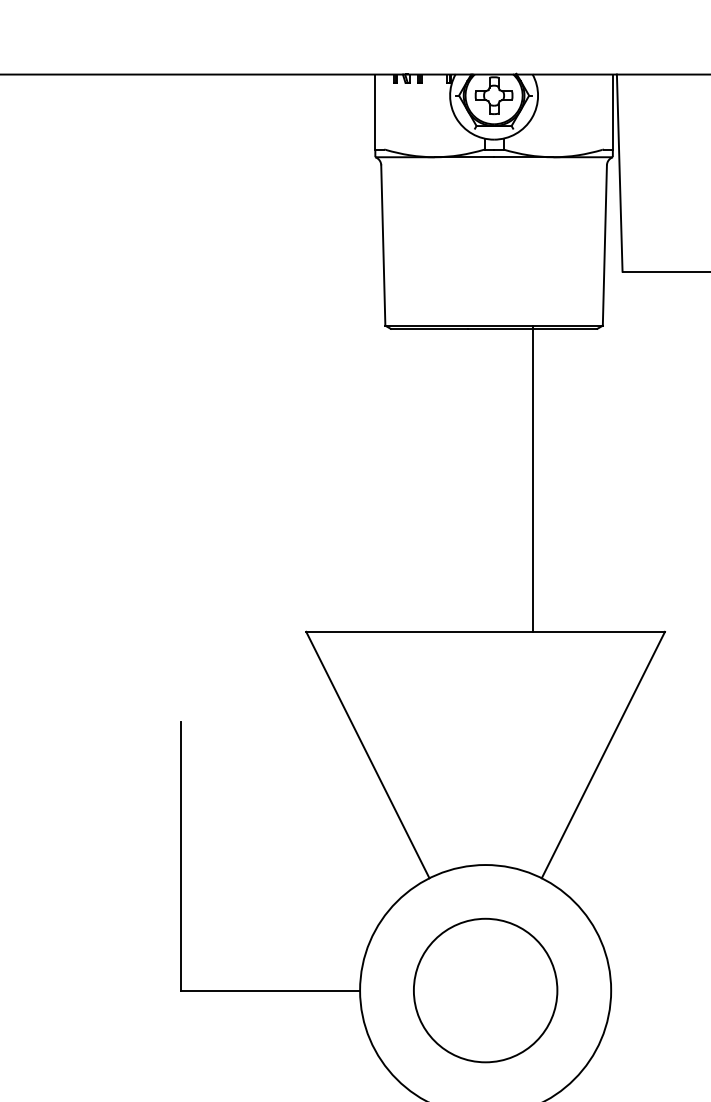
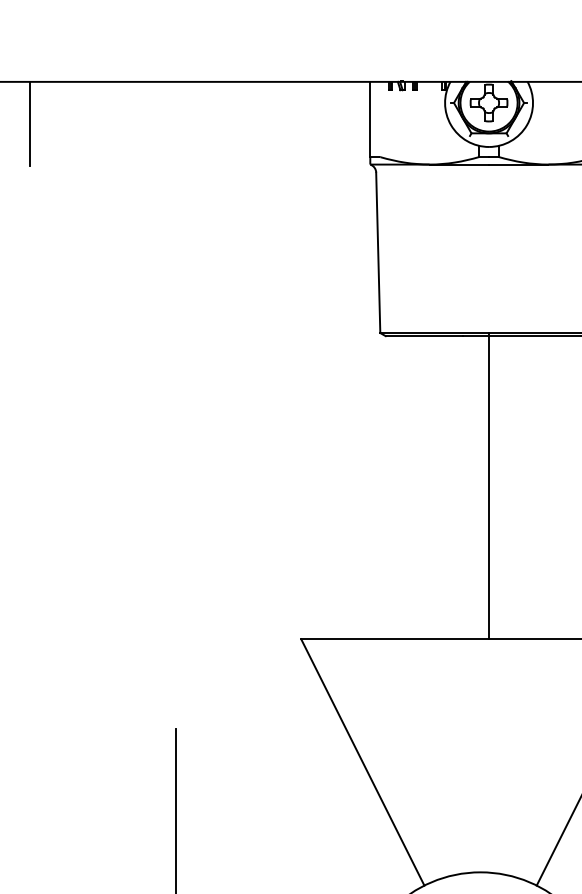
line: (34, 116) -> (29, 123), added
line: (533, 478) -> (489, 485), moved

